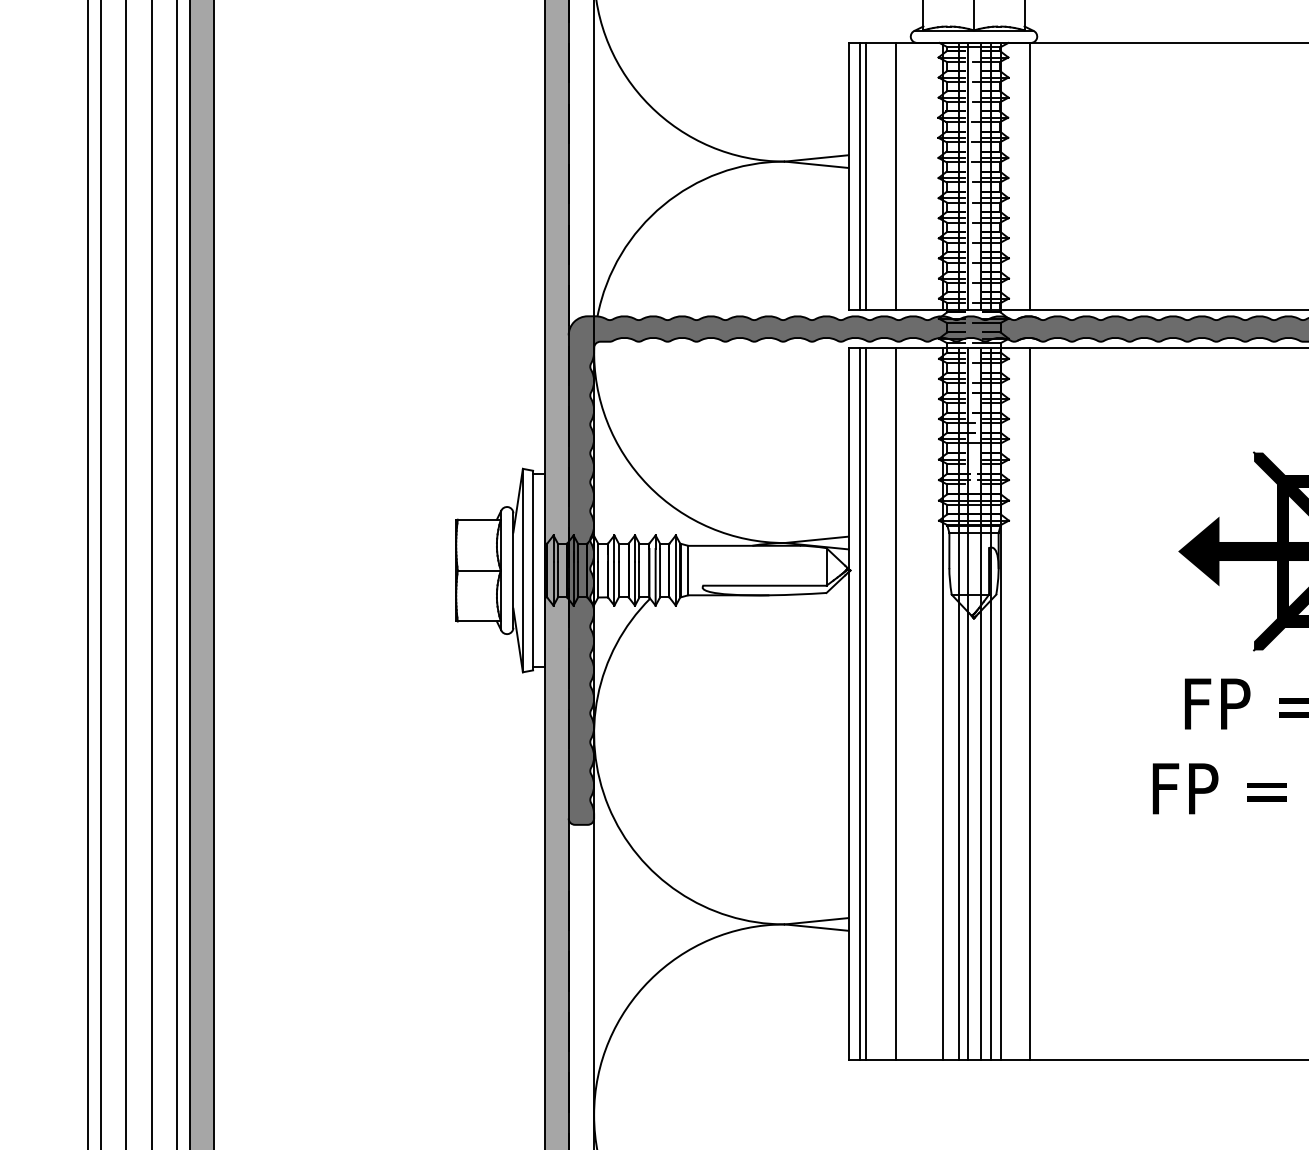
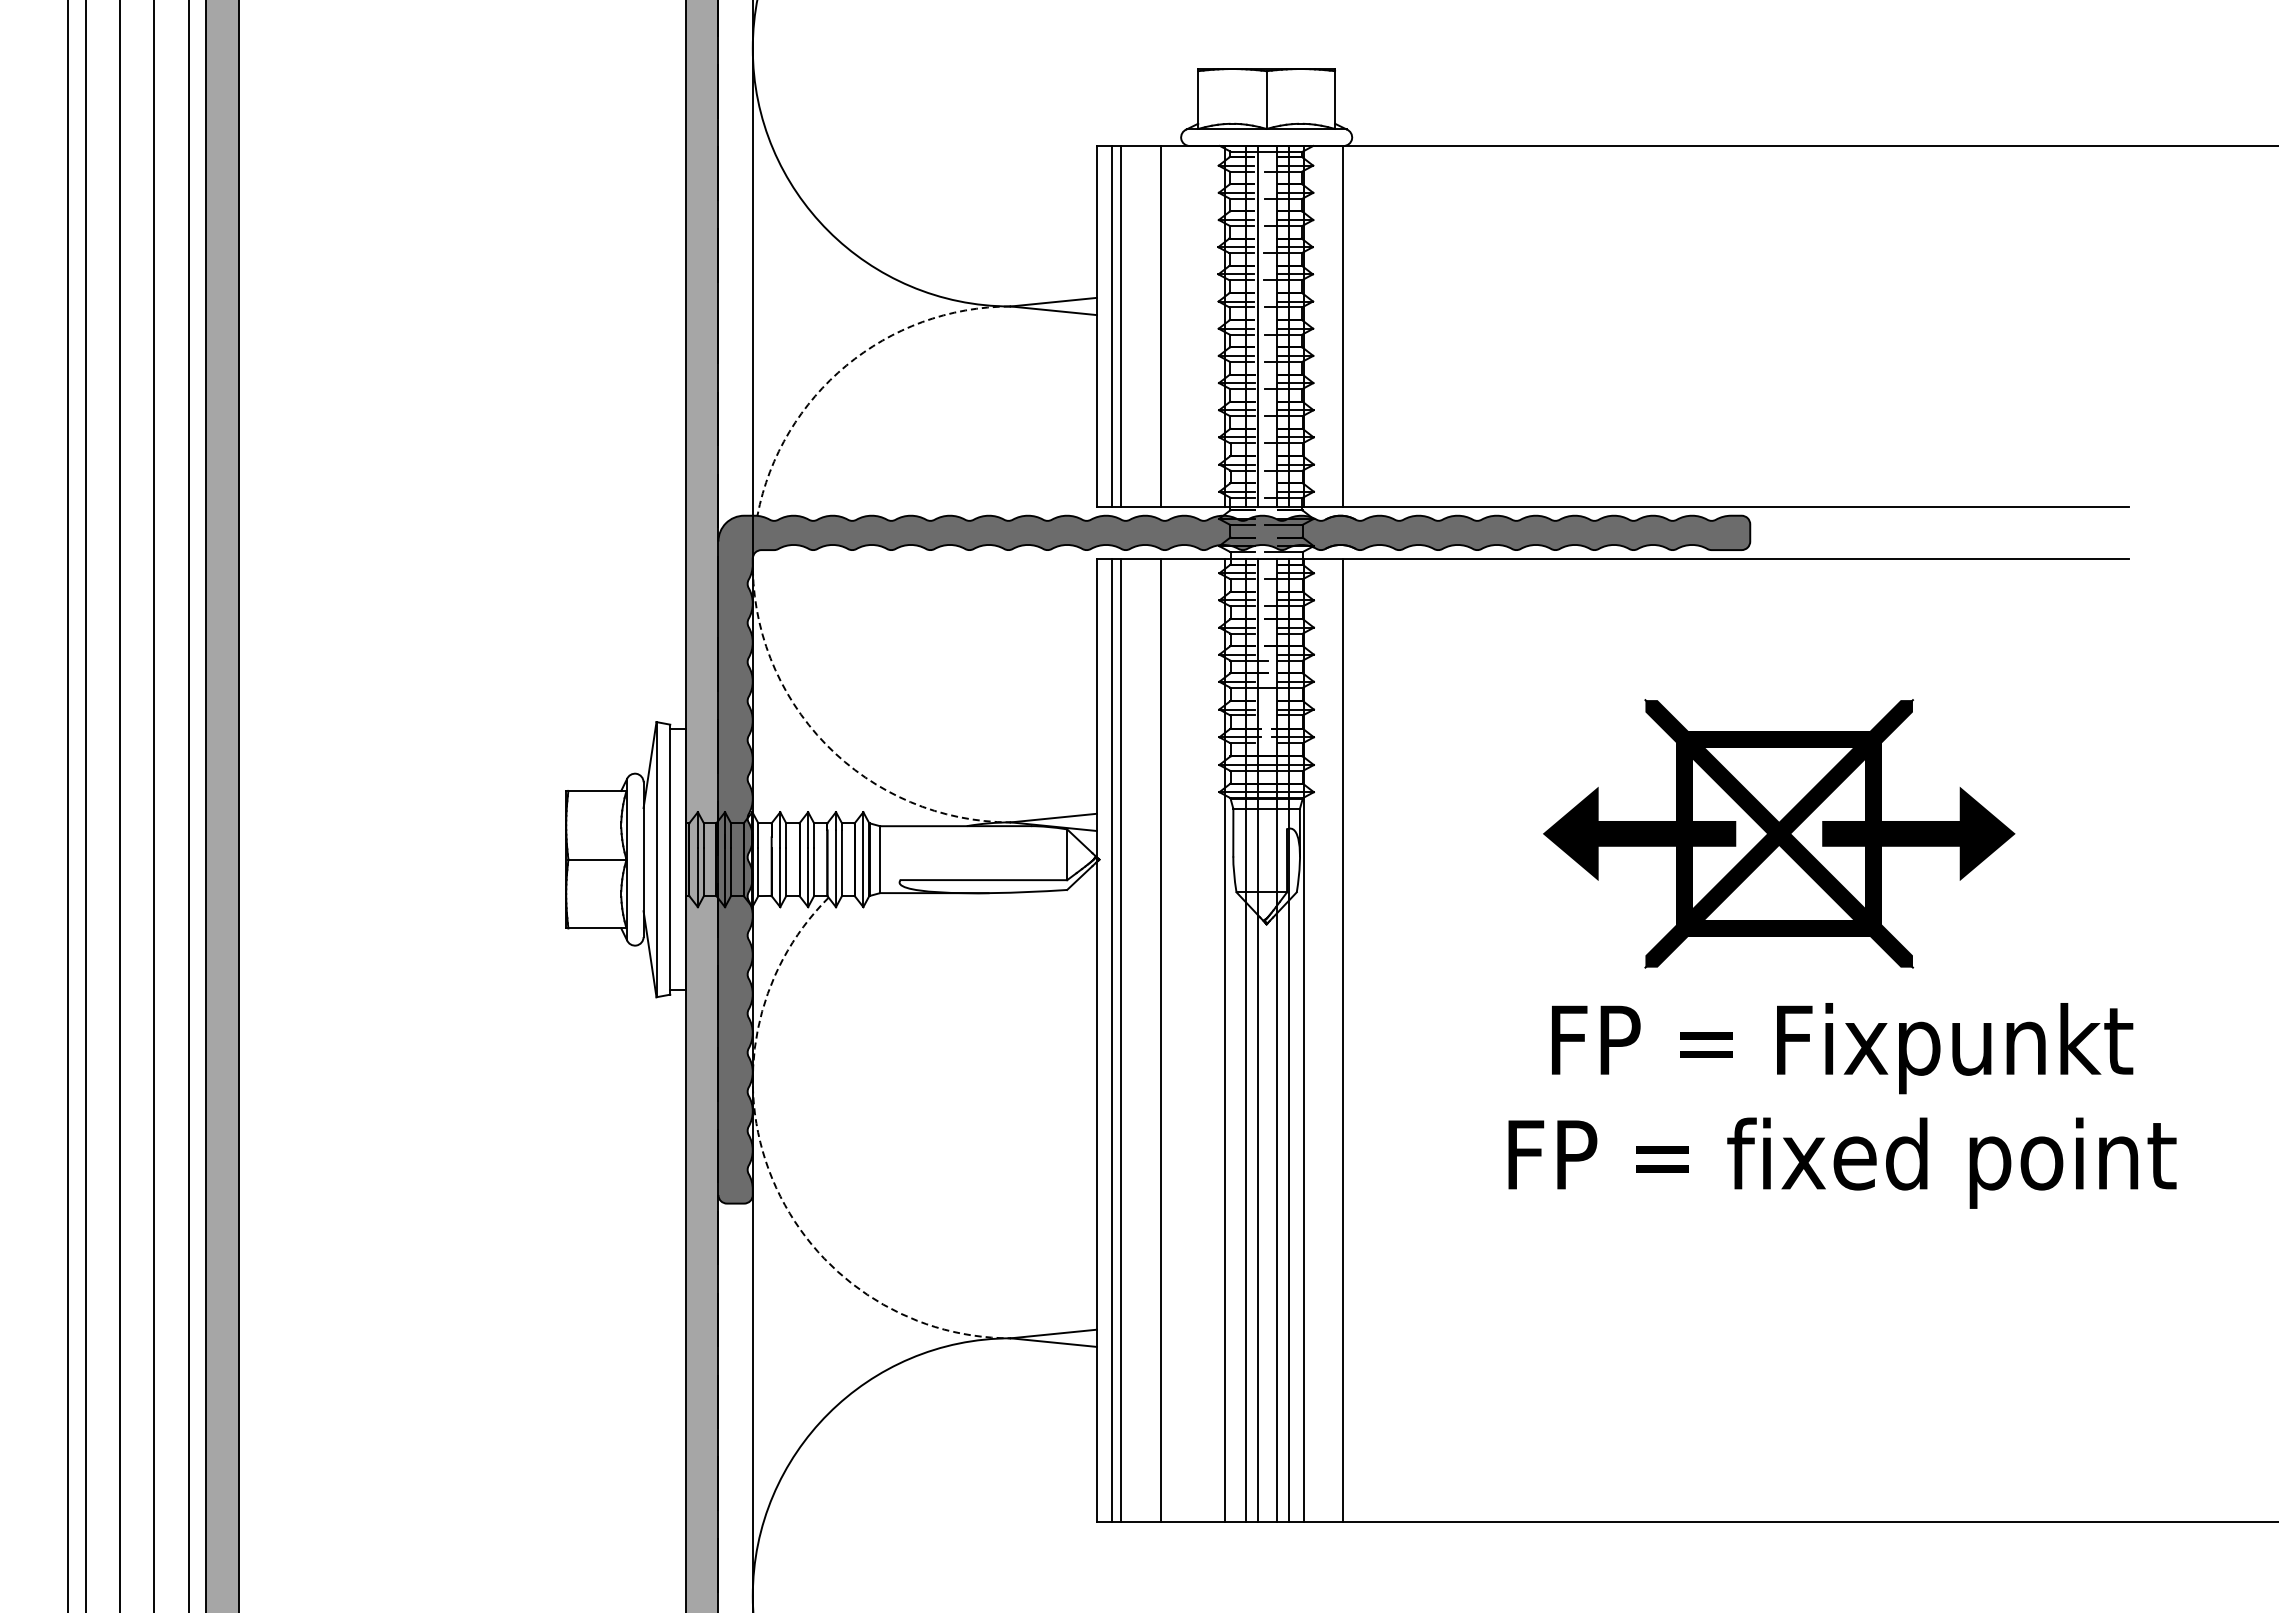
arc: (663, 205) -> (846, 365), solid -> dashed
arc: (647, 485) -> (825, 744), solid -> dashed
arc: (608, 806) -> (772, 1178), solid -> dashed

